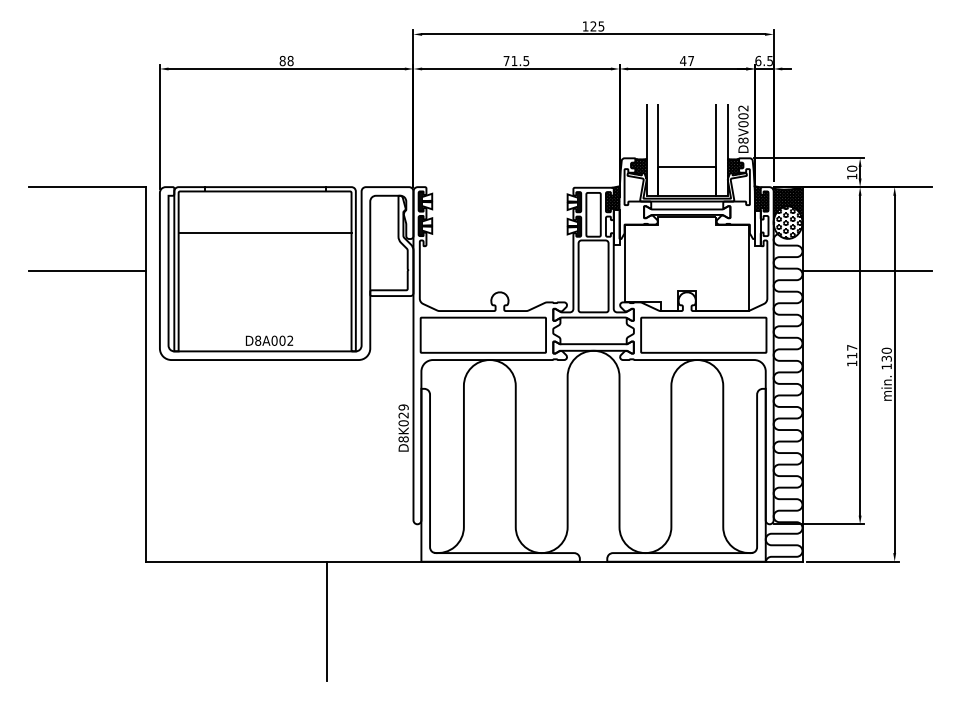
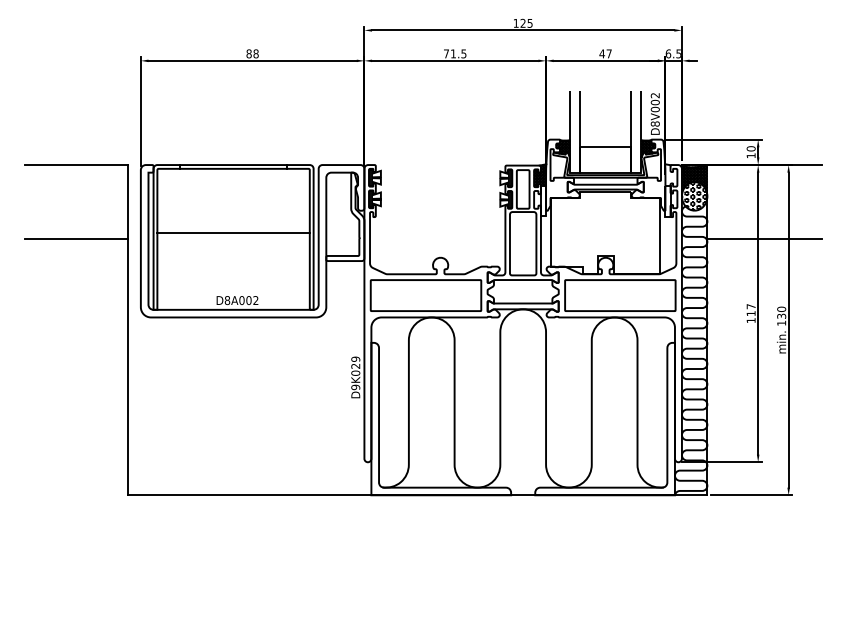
hatch: (761, 198) -> (671, 175), removed
line: (264, 233) -> (233, 233), moved
text: (403, 439) -> (355, 387), D8K029 -> D9K029
line: (327, 620) -> (288, 547), removed

